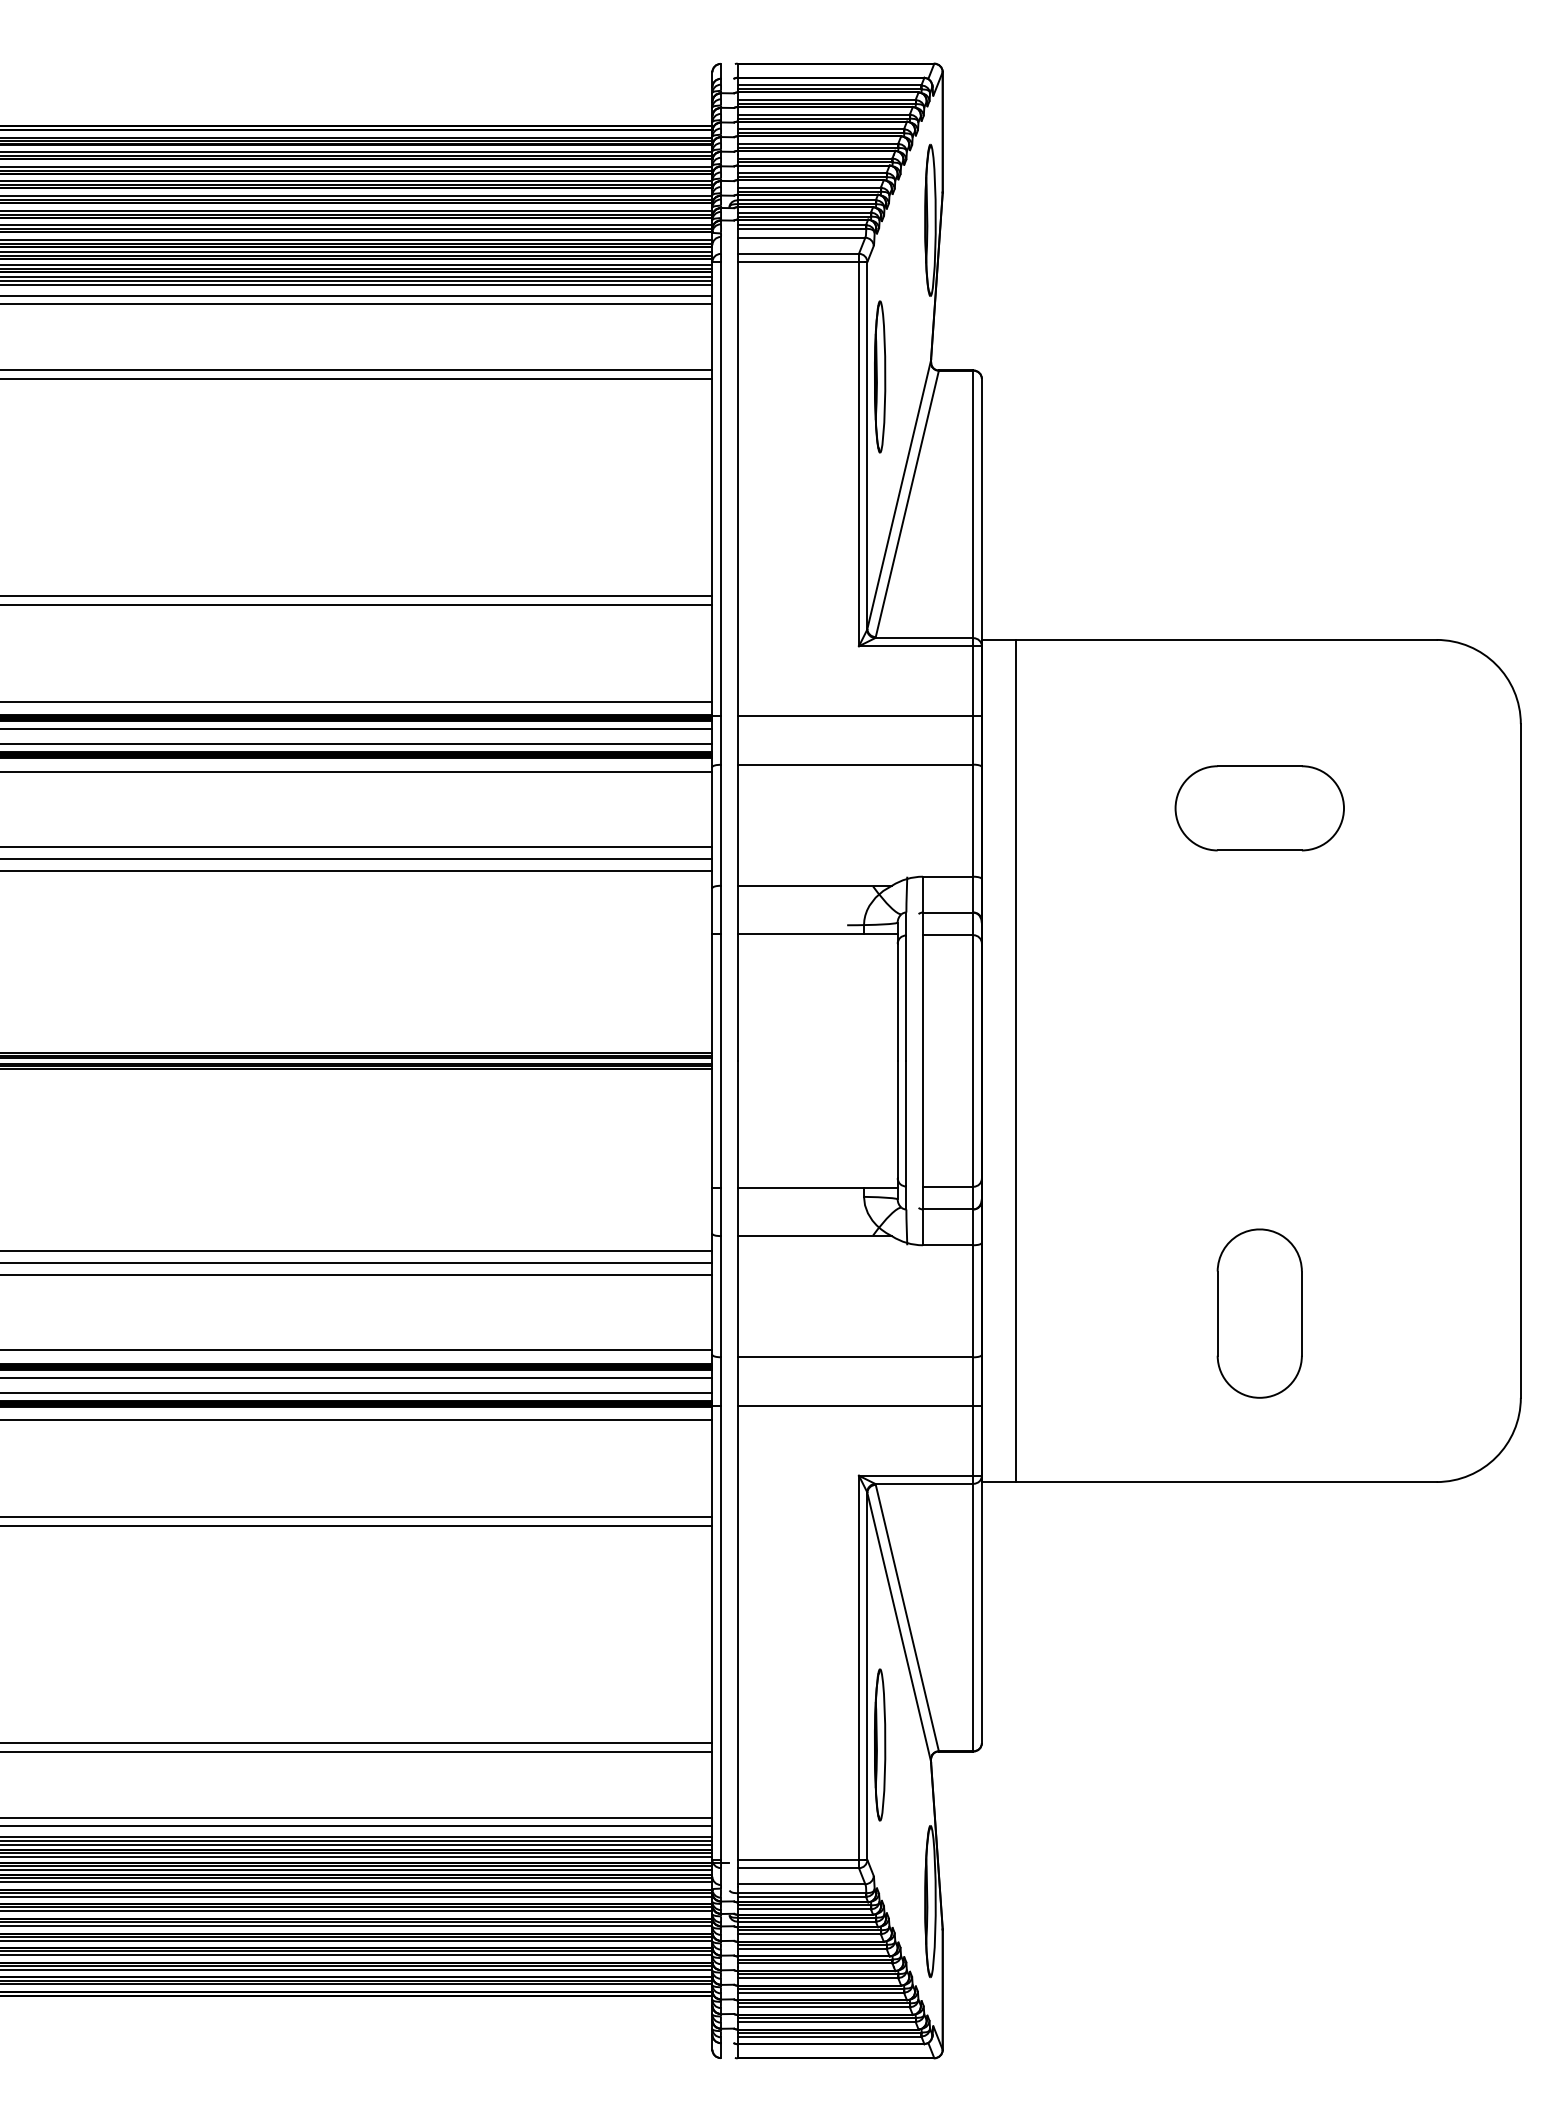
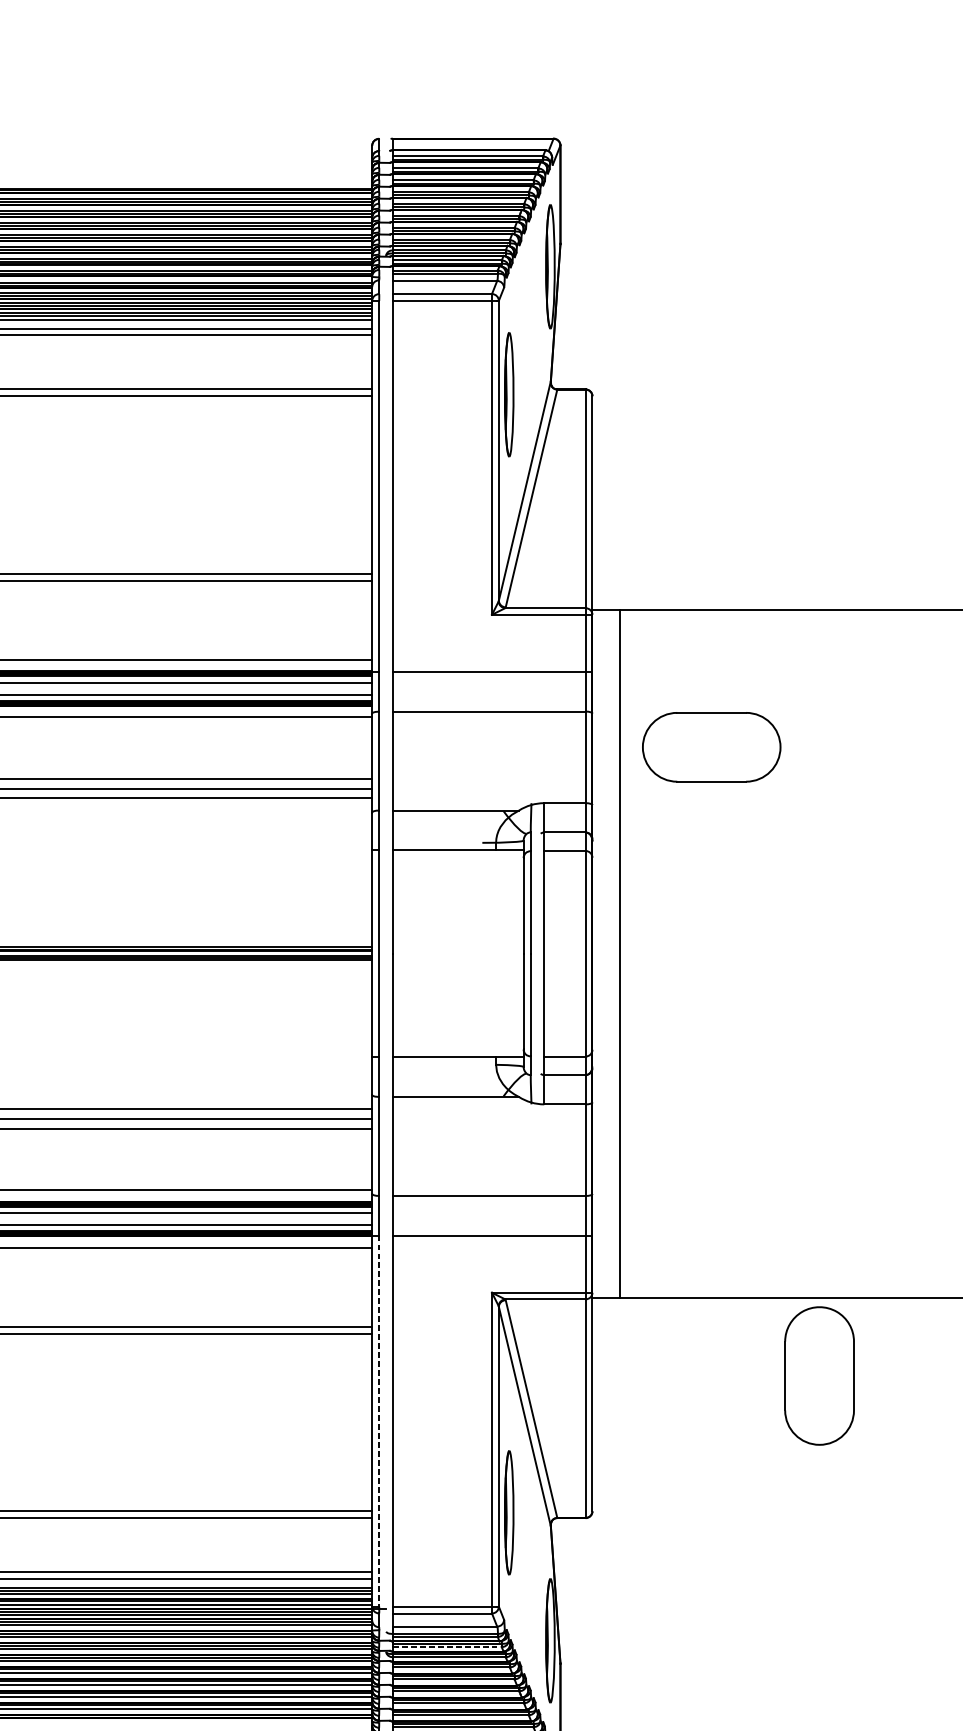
part: (1259, 808) -> (711, 747), moved
part: (1259, 1313) -> (819, 1375), moved
line: (720, 1633) -> (378, 1421), solid -> dashed
line: (804, 1909) -> (447, 1647), solid -> dashed

